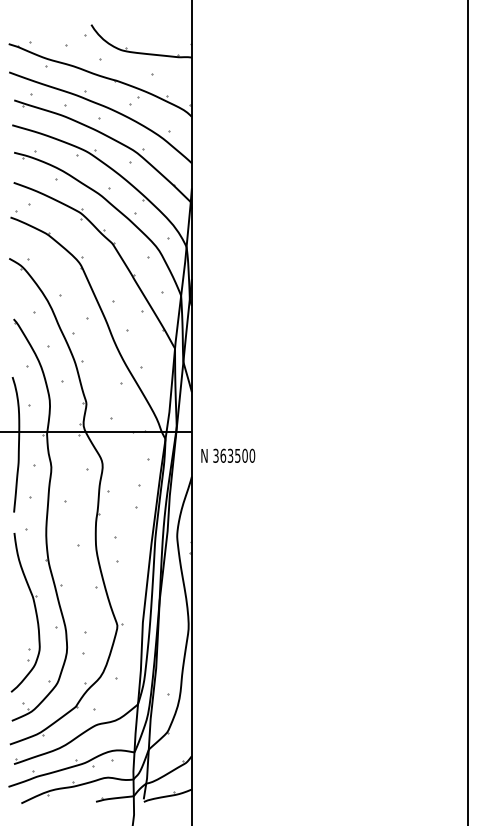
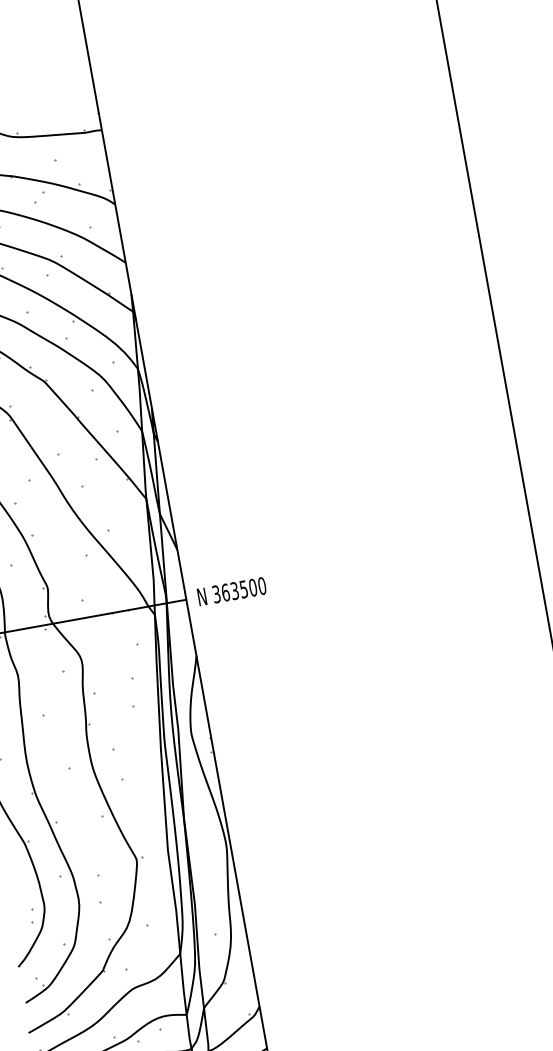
text: (228, 455) -> (232, 591), moved

